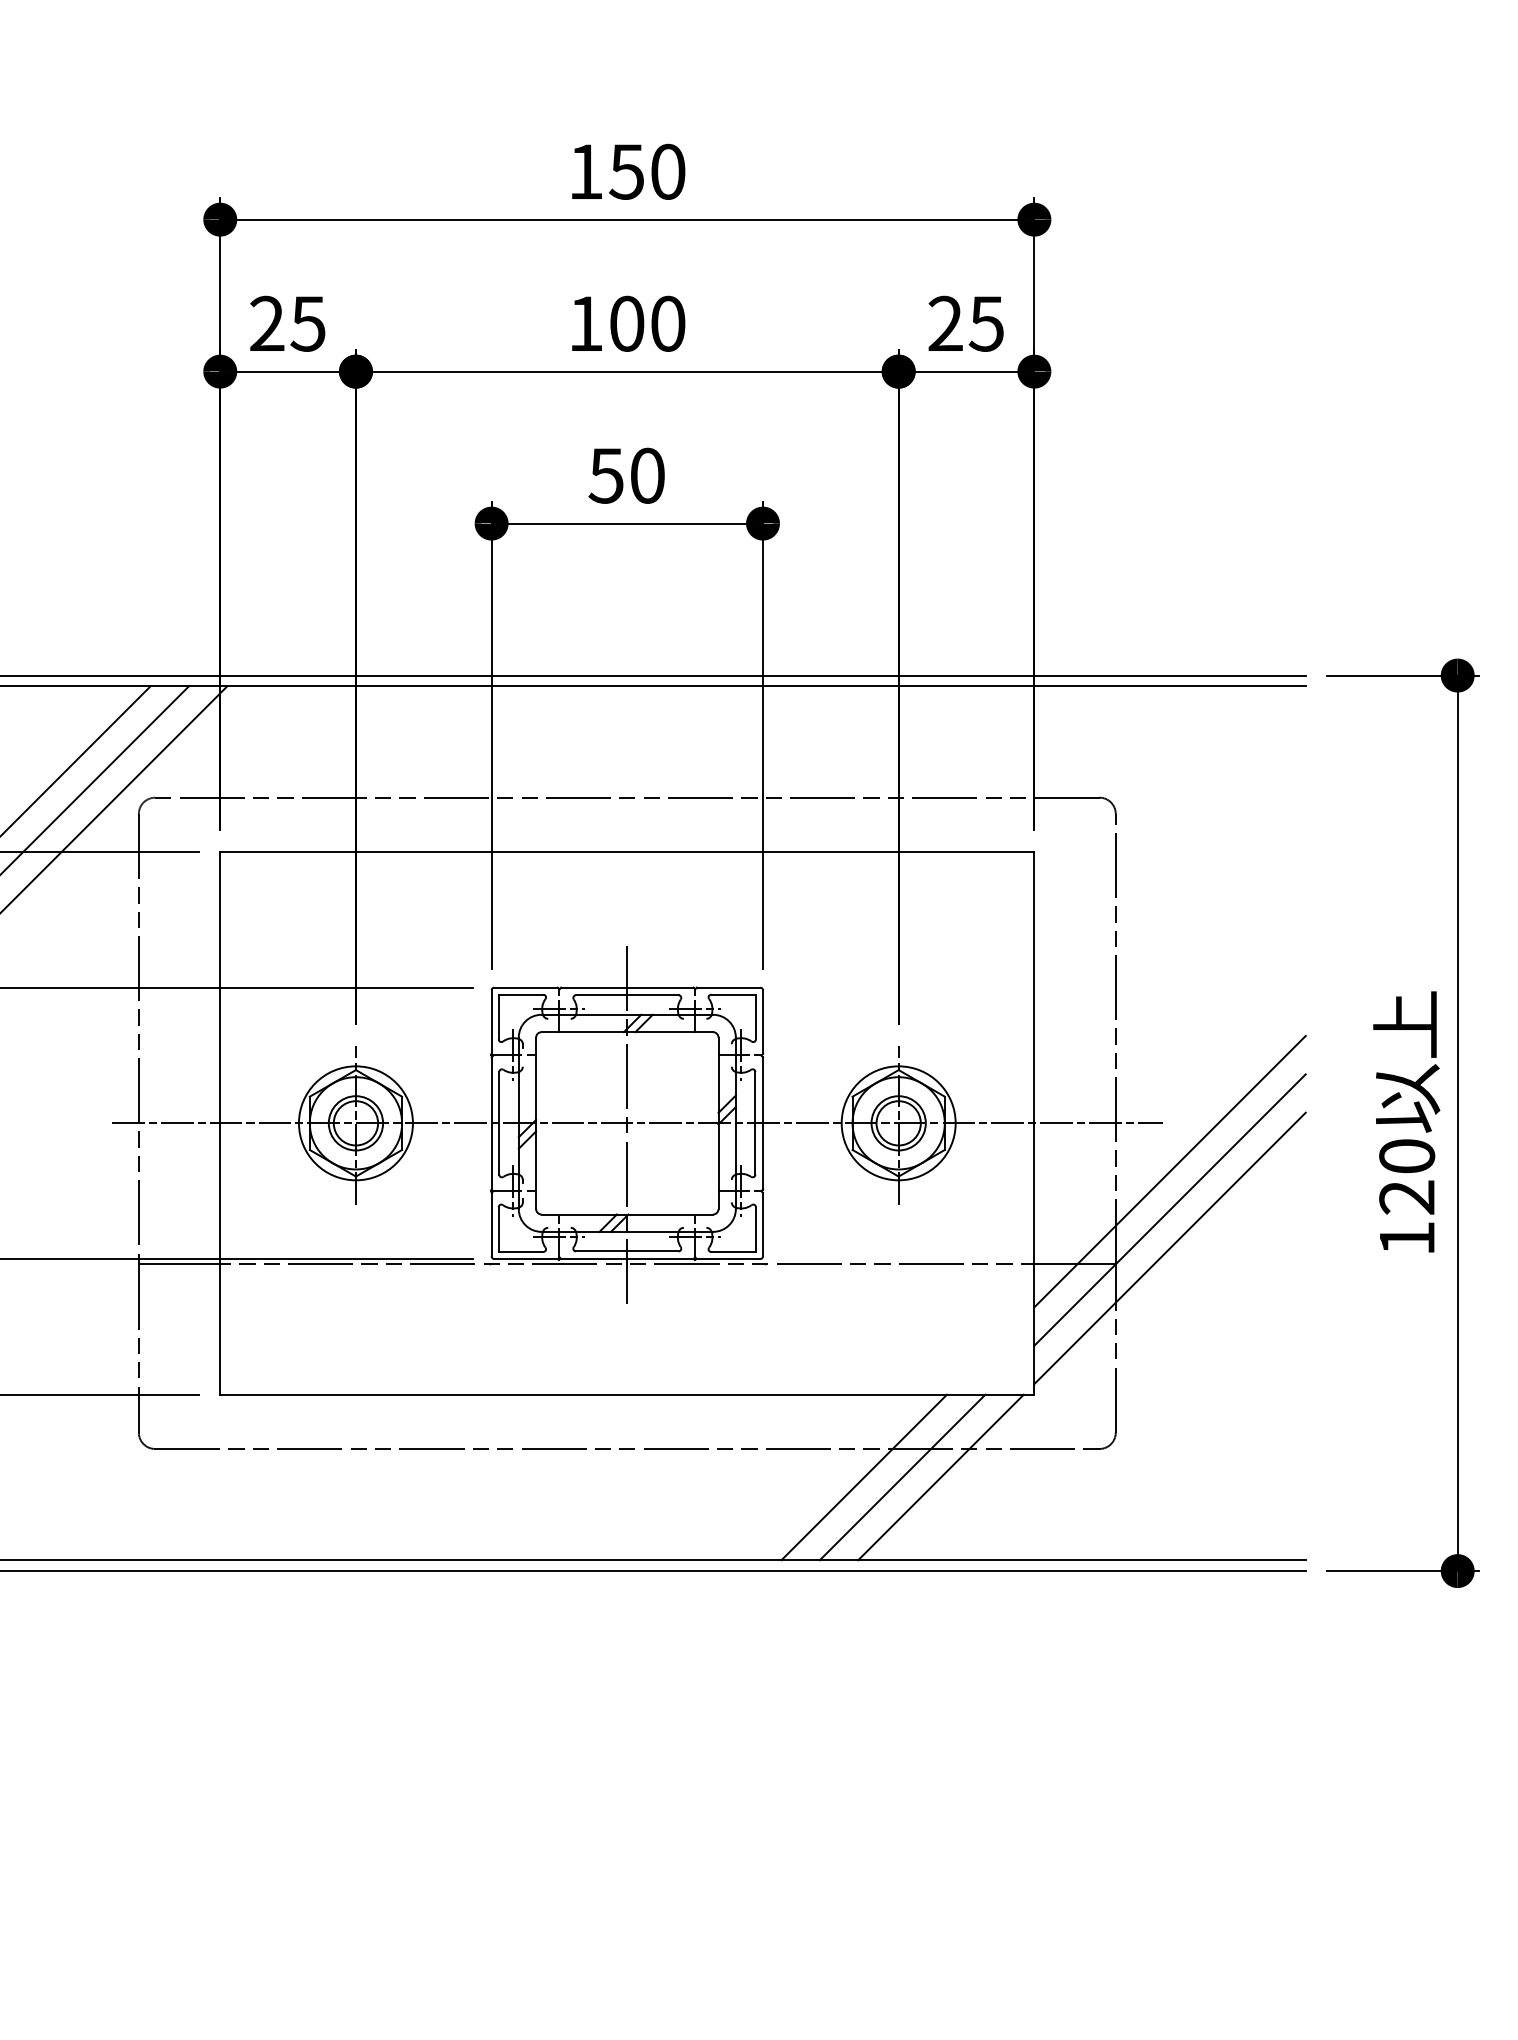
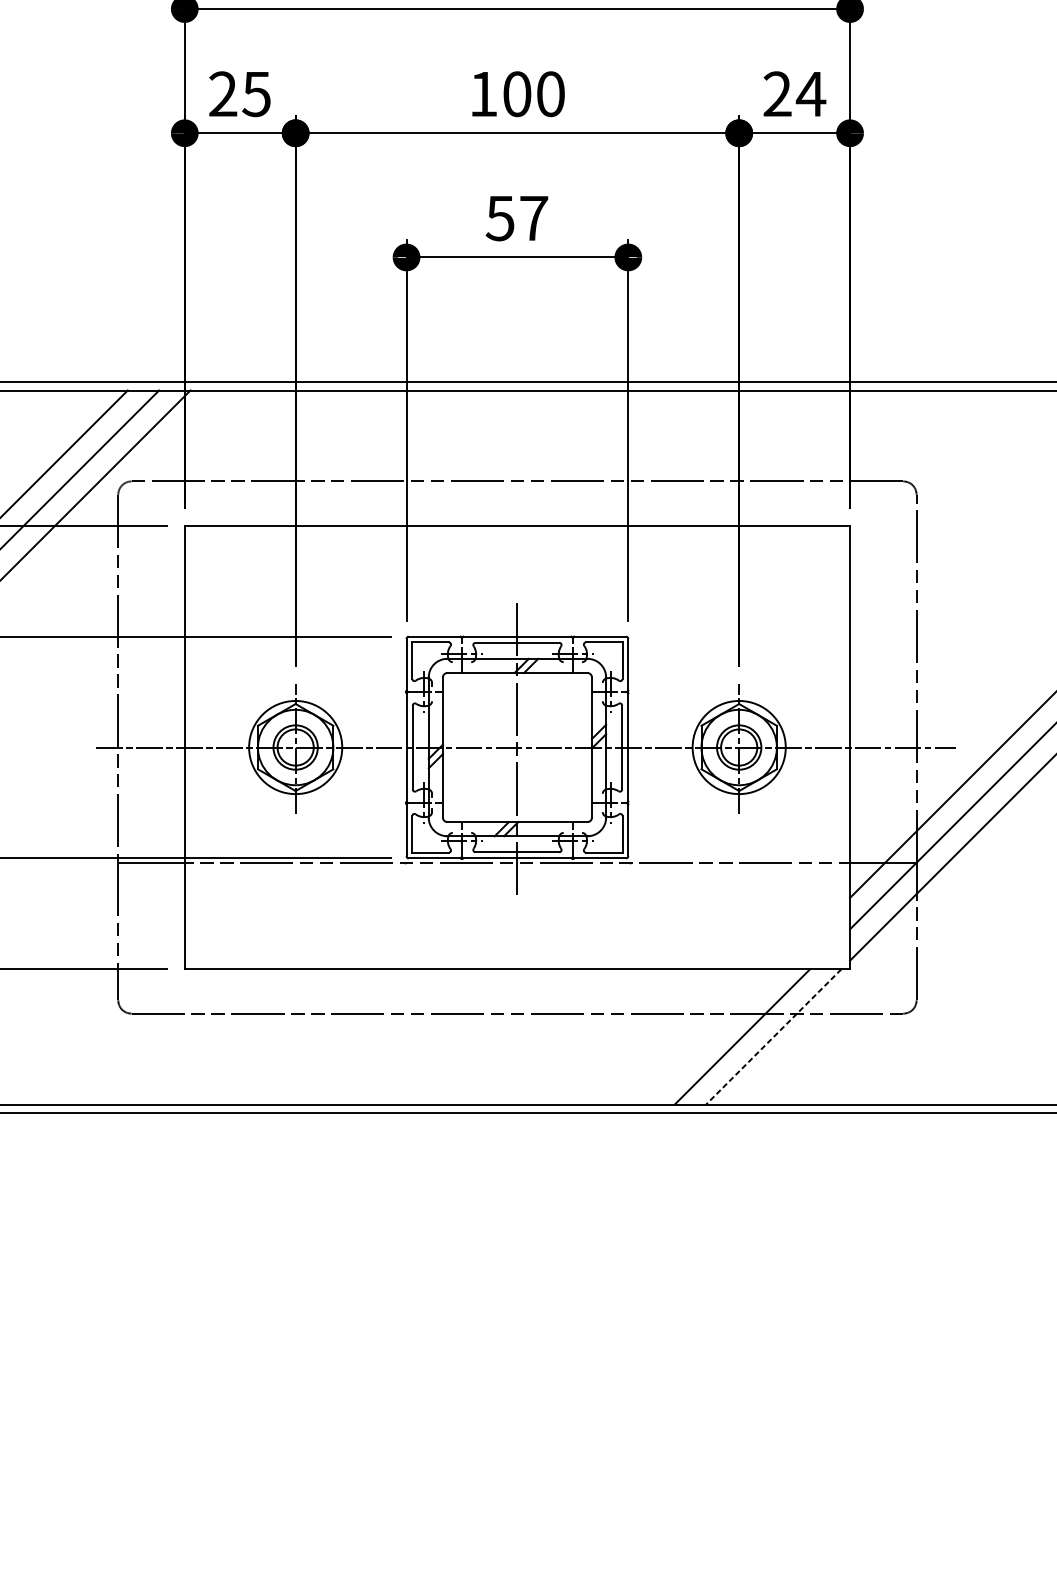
text: (986, 323) -> (810, 93), 25 -> 24
text: (647, 475) -> (533, 218), 50 -> 57
line: (864, 1477) -> (711, 1036), removed
line: (940, 1477) -> (773, 1036), solid -> dashed

